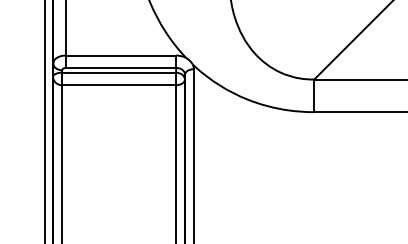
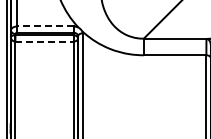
line: (121, 55) -> (45, 26), solid -> dashed
line: (121, 85) -> (45, 41), solid -> dashed

